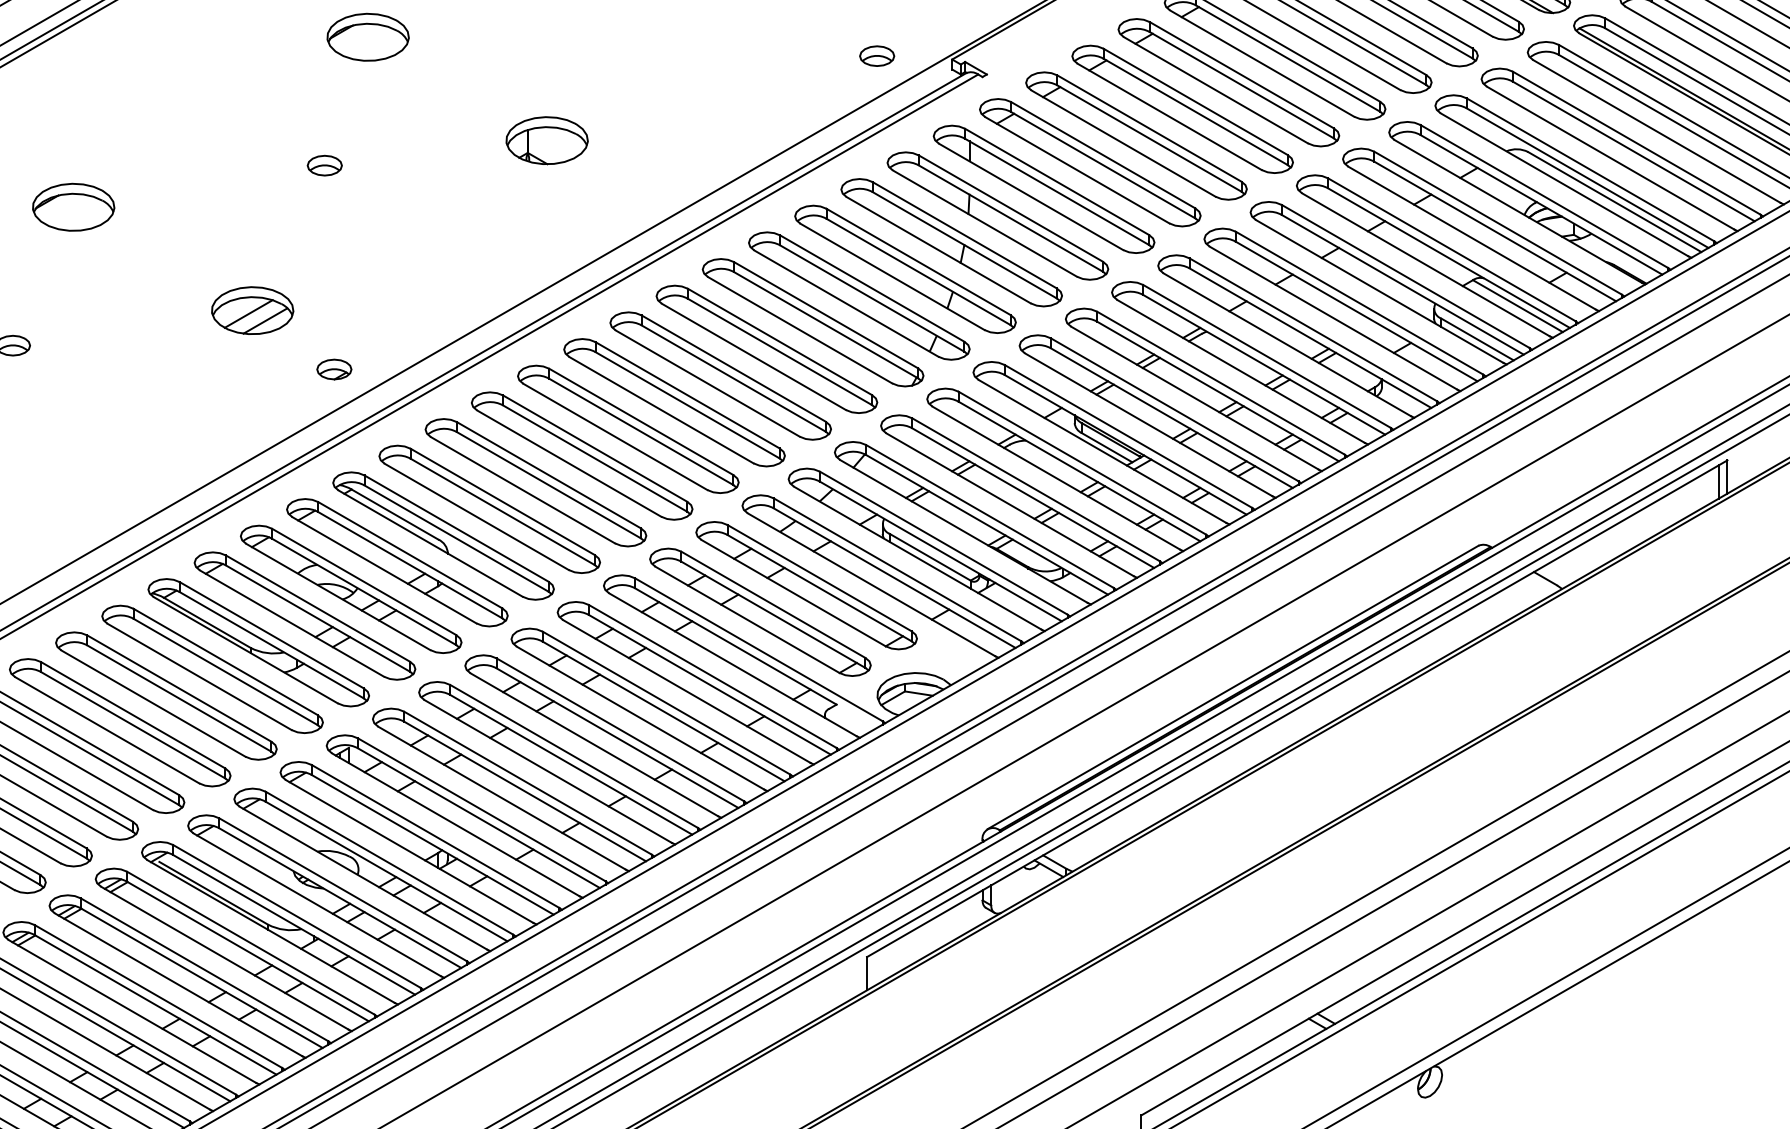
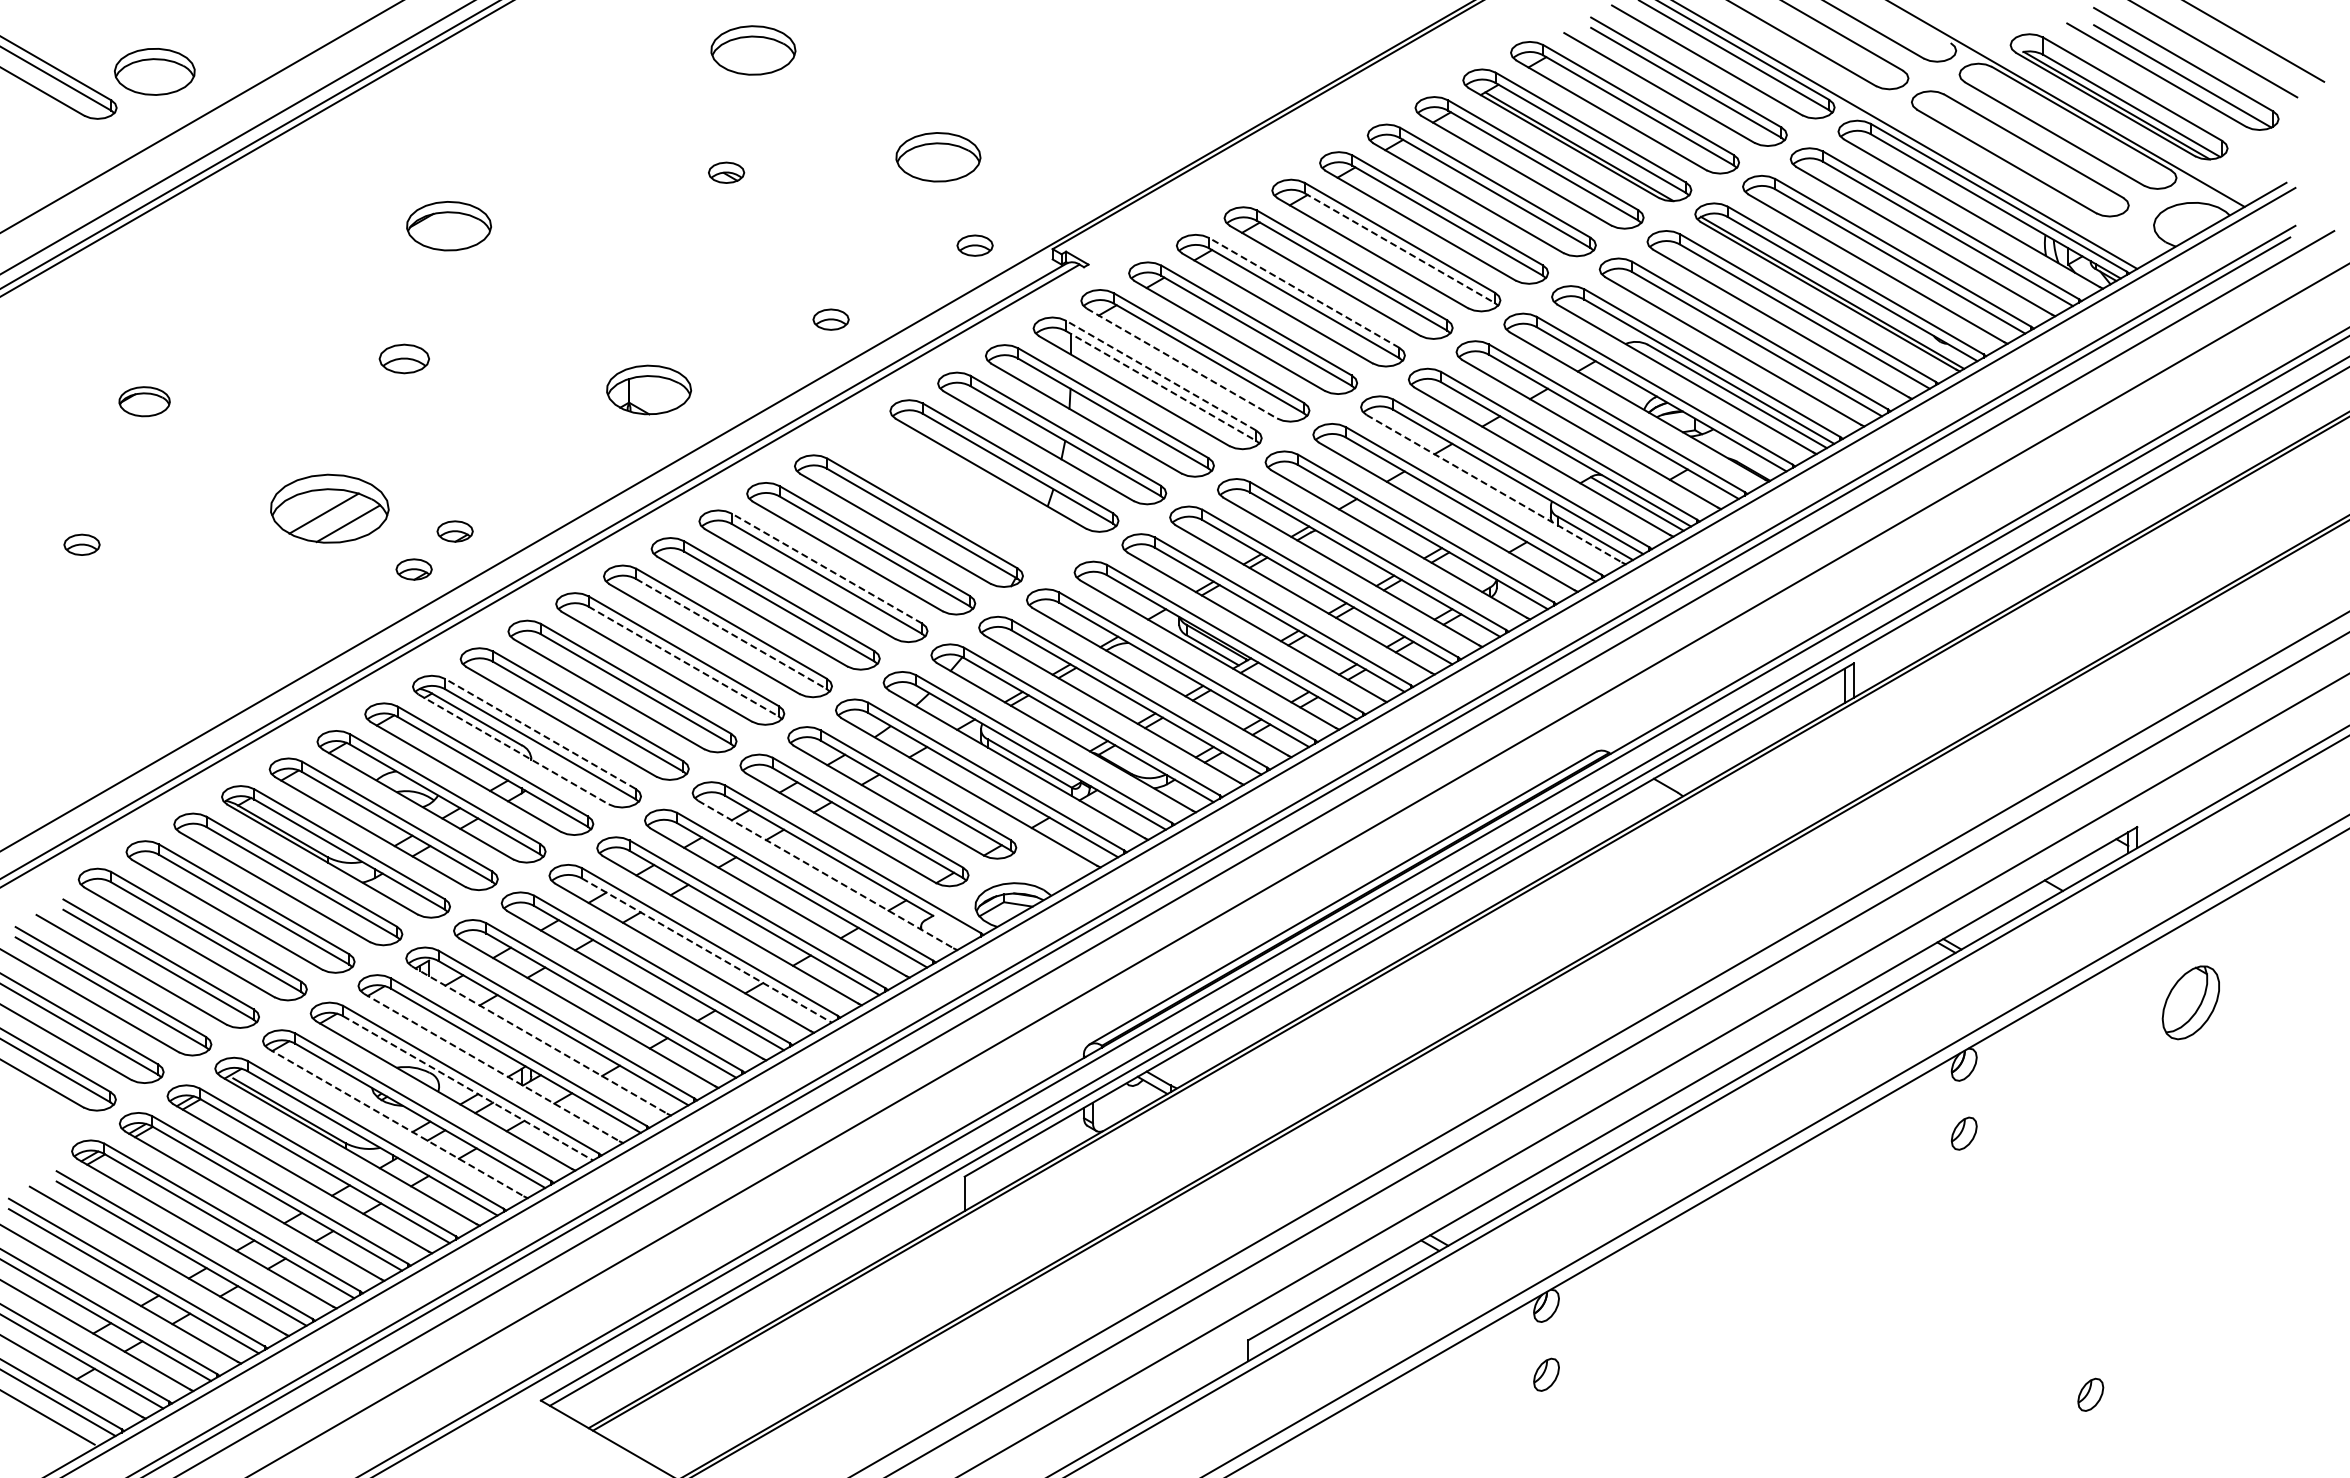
line: (1287, 58) -> (1399, 248), solid -> dashed
line: (1195, 101) -> (1304, 292), solid -> dashed
part: (737, 127) -> (830, 319), added
part: (547, 140) -> (649, 389), moved
part: (324, 165) -> (403, 358), size x1.4
line: (1076, 170) -> (1181, 363), solid -> dashed
line: (1057, 181) -> (1161, 375), solid -> dashed
line: (1057, 191) -> (1161, 385), solid -> dashed
part: (73, 206) -> (144, 401), size x0.6
line: (1379, 291) -> (1494, 488), solid -> dashed
part: (859, 295) -> (956, 493), removed
part: (252, 310) -> (329, 508), size x1.4
part: (373, 332) -> (454, 531), added
line: (733, 368) -> (826, 568), solid -> dashed
line: (641, 431) -> (731, 633), solid -> dashed
line: (594, 458) -> (683, 661), solid -> dashed
line: (456, 528) -> (540, 733), solid -> dashed
line: (430, 543) -> (513, 749), solid -> dashed
line: (733, 664) -> (826, 874), solid -> dashed
line: (618, 738) -> (707, 950), solid -> dashed
line: (455, 825) -> (539, 1040), solid -> dashed
line: (409, 851) -> (491, 1067), solid -> dashed
line: (386, 871) -> (468, 1088), solid -> dashed
line: (317, 904) -> (396, 1122), solid -> dashed

